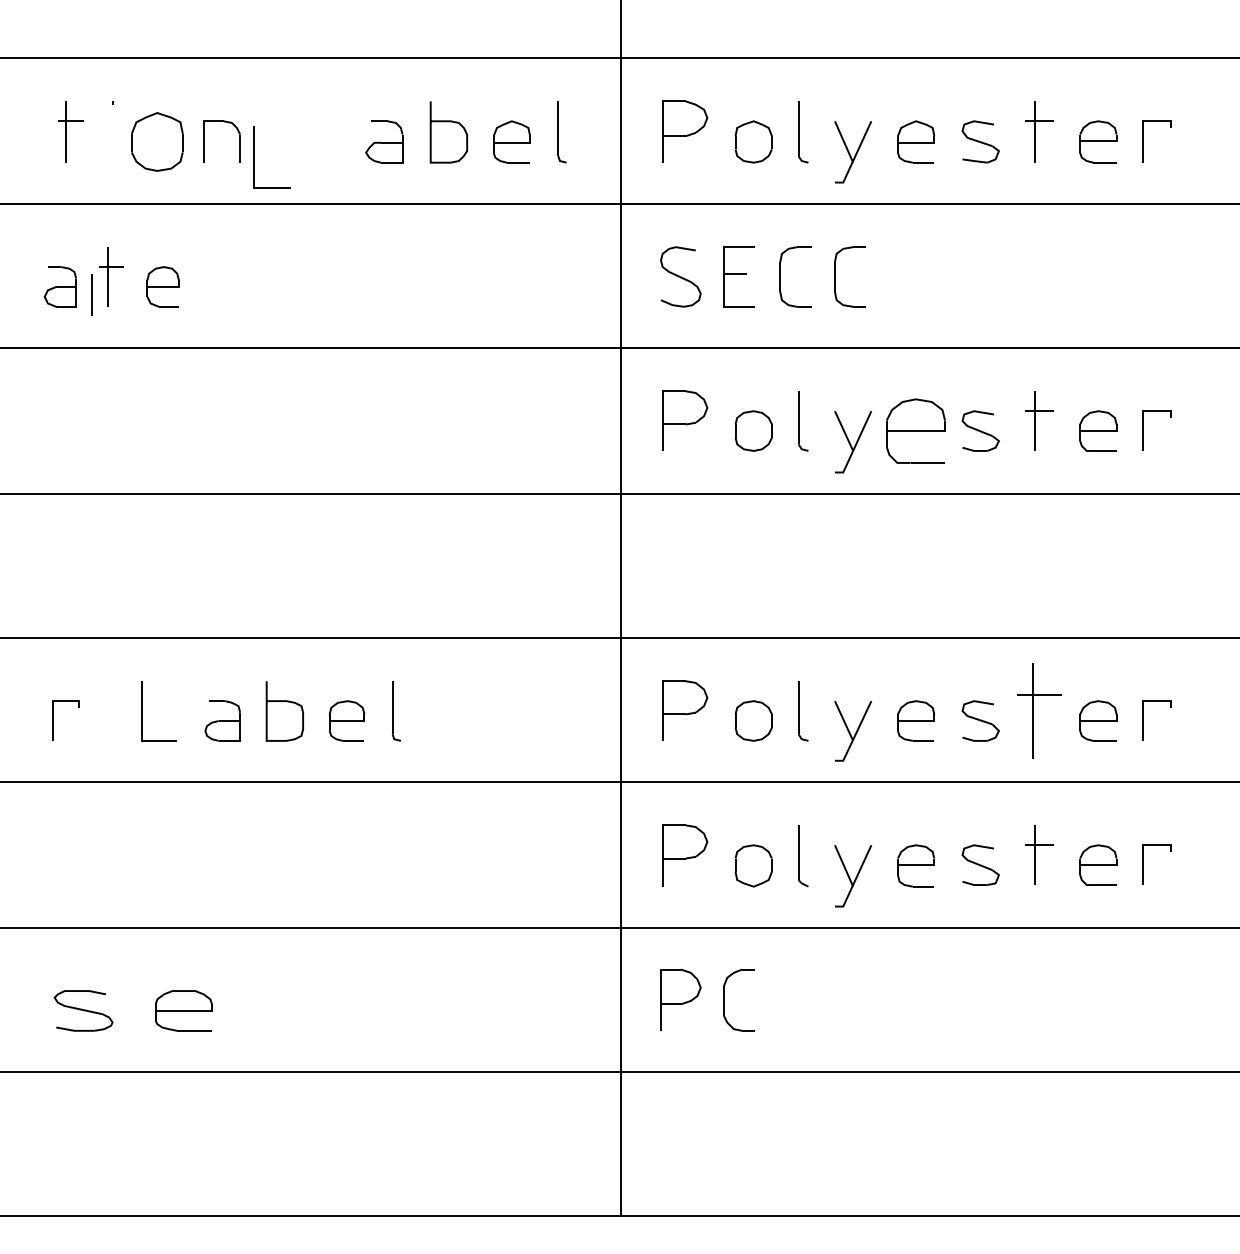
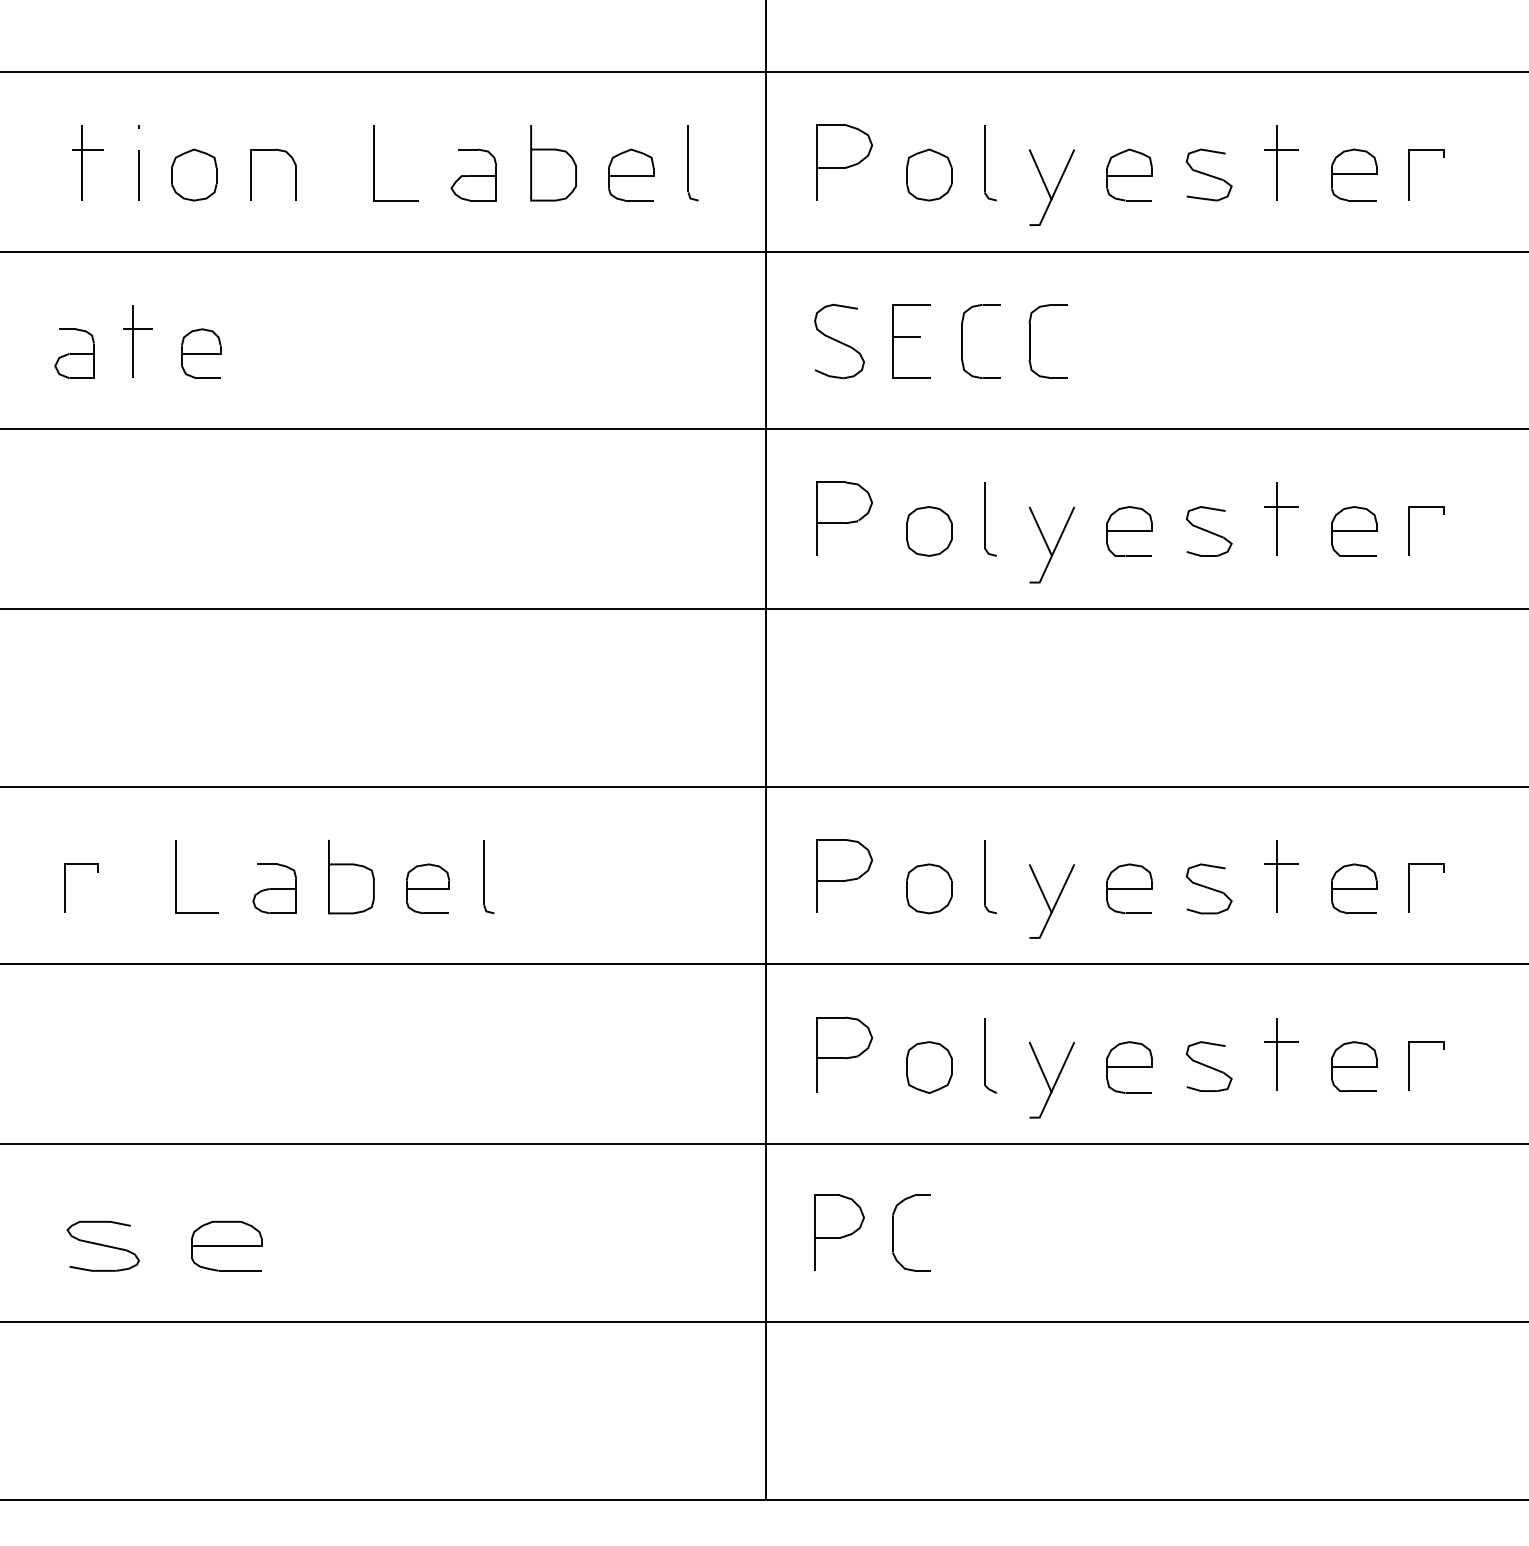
part: (157, 141) -> (194, 174), size x0.71
curve: (254, 157) -> (374, 163), moved
line: (91, 294) -> (138, 174), moved
part: (916, 430) -> (1130, 530), size x0.62
part: (1039, 710) -> (1281, 875), size x0.62

